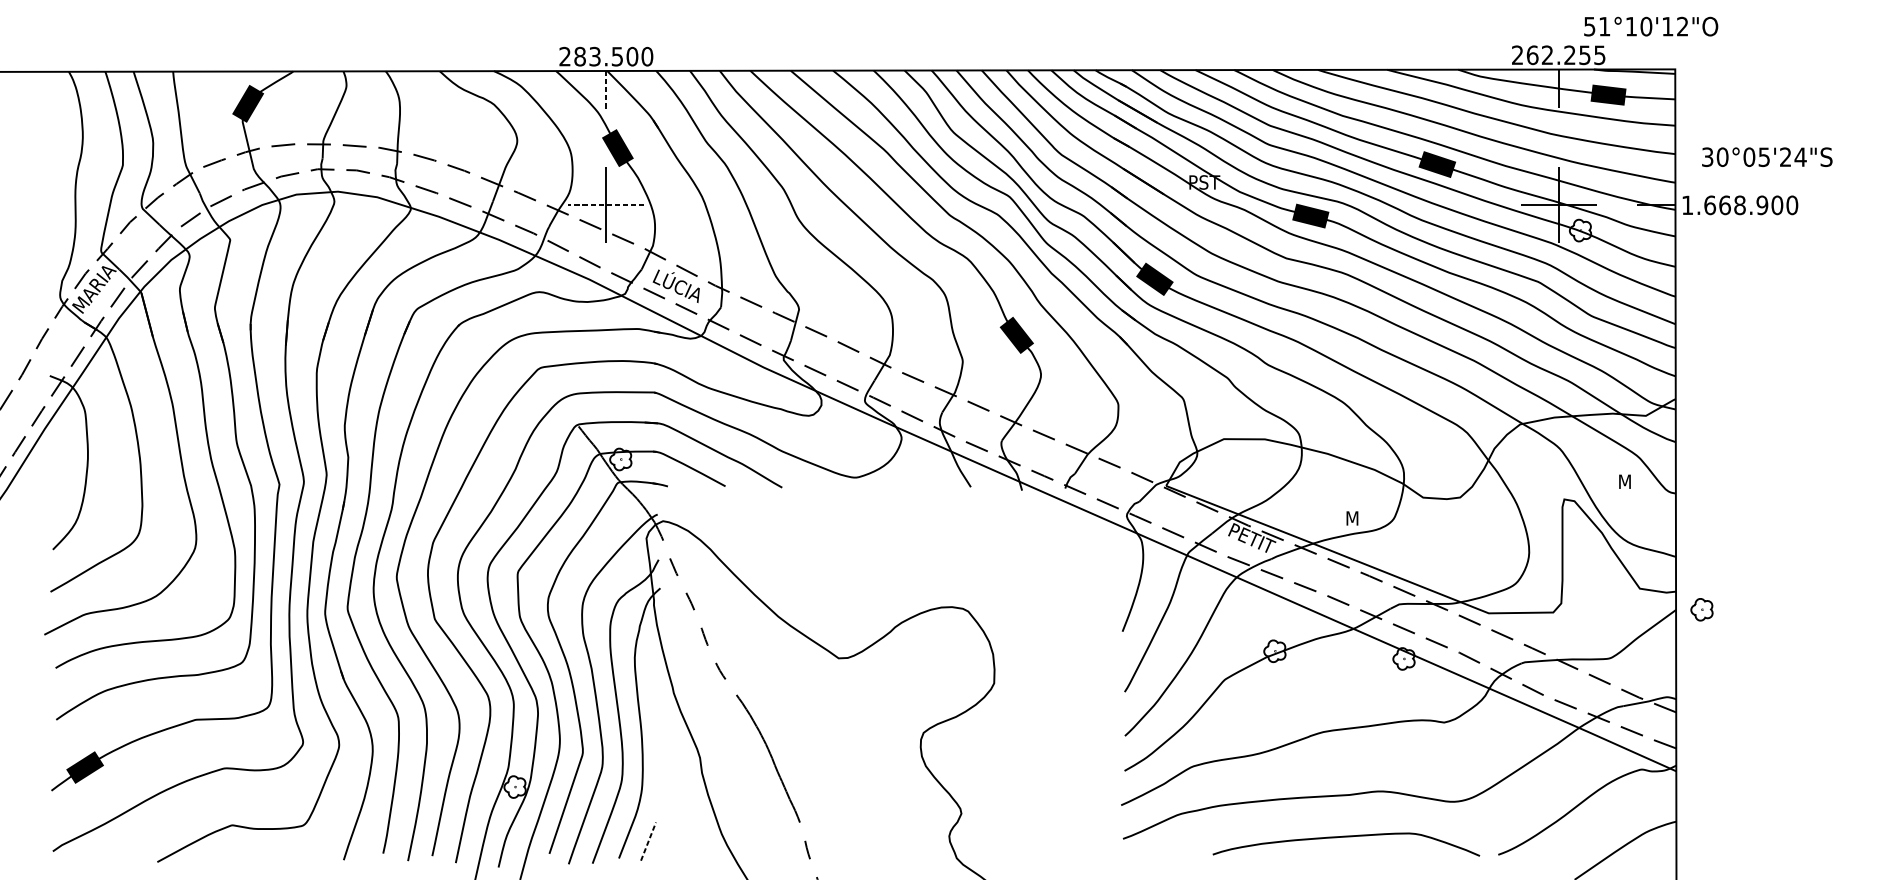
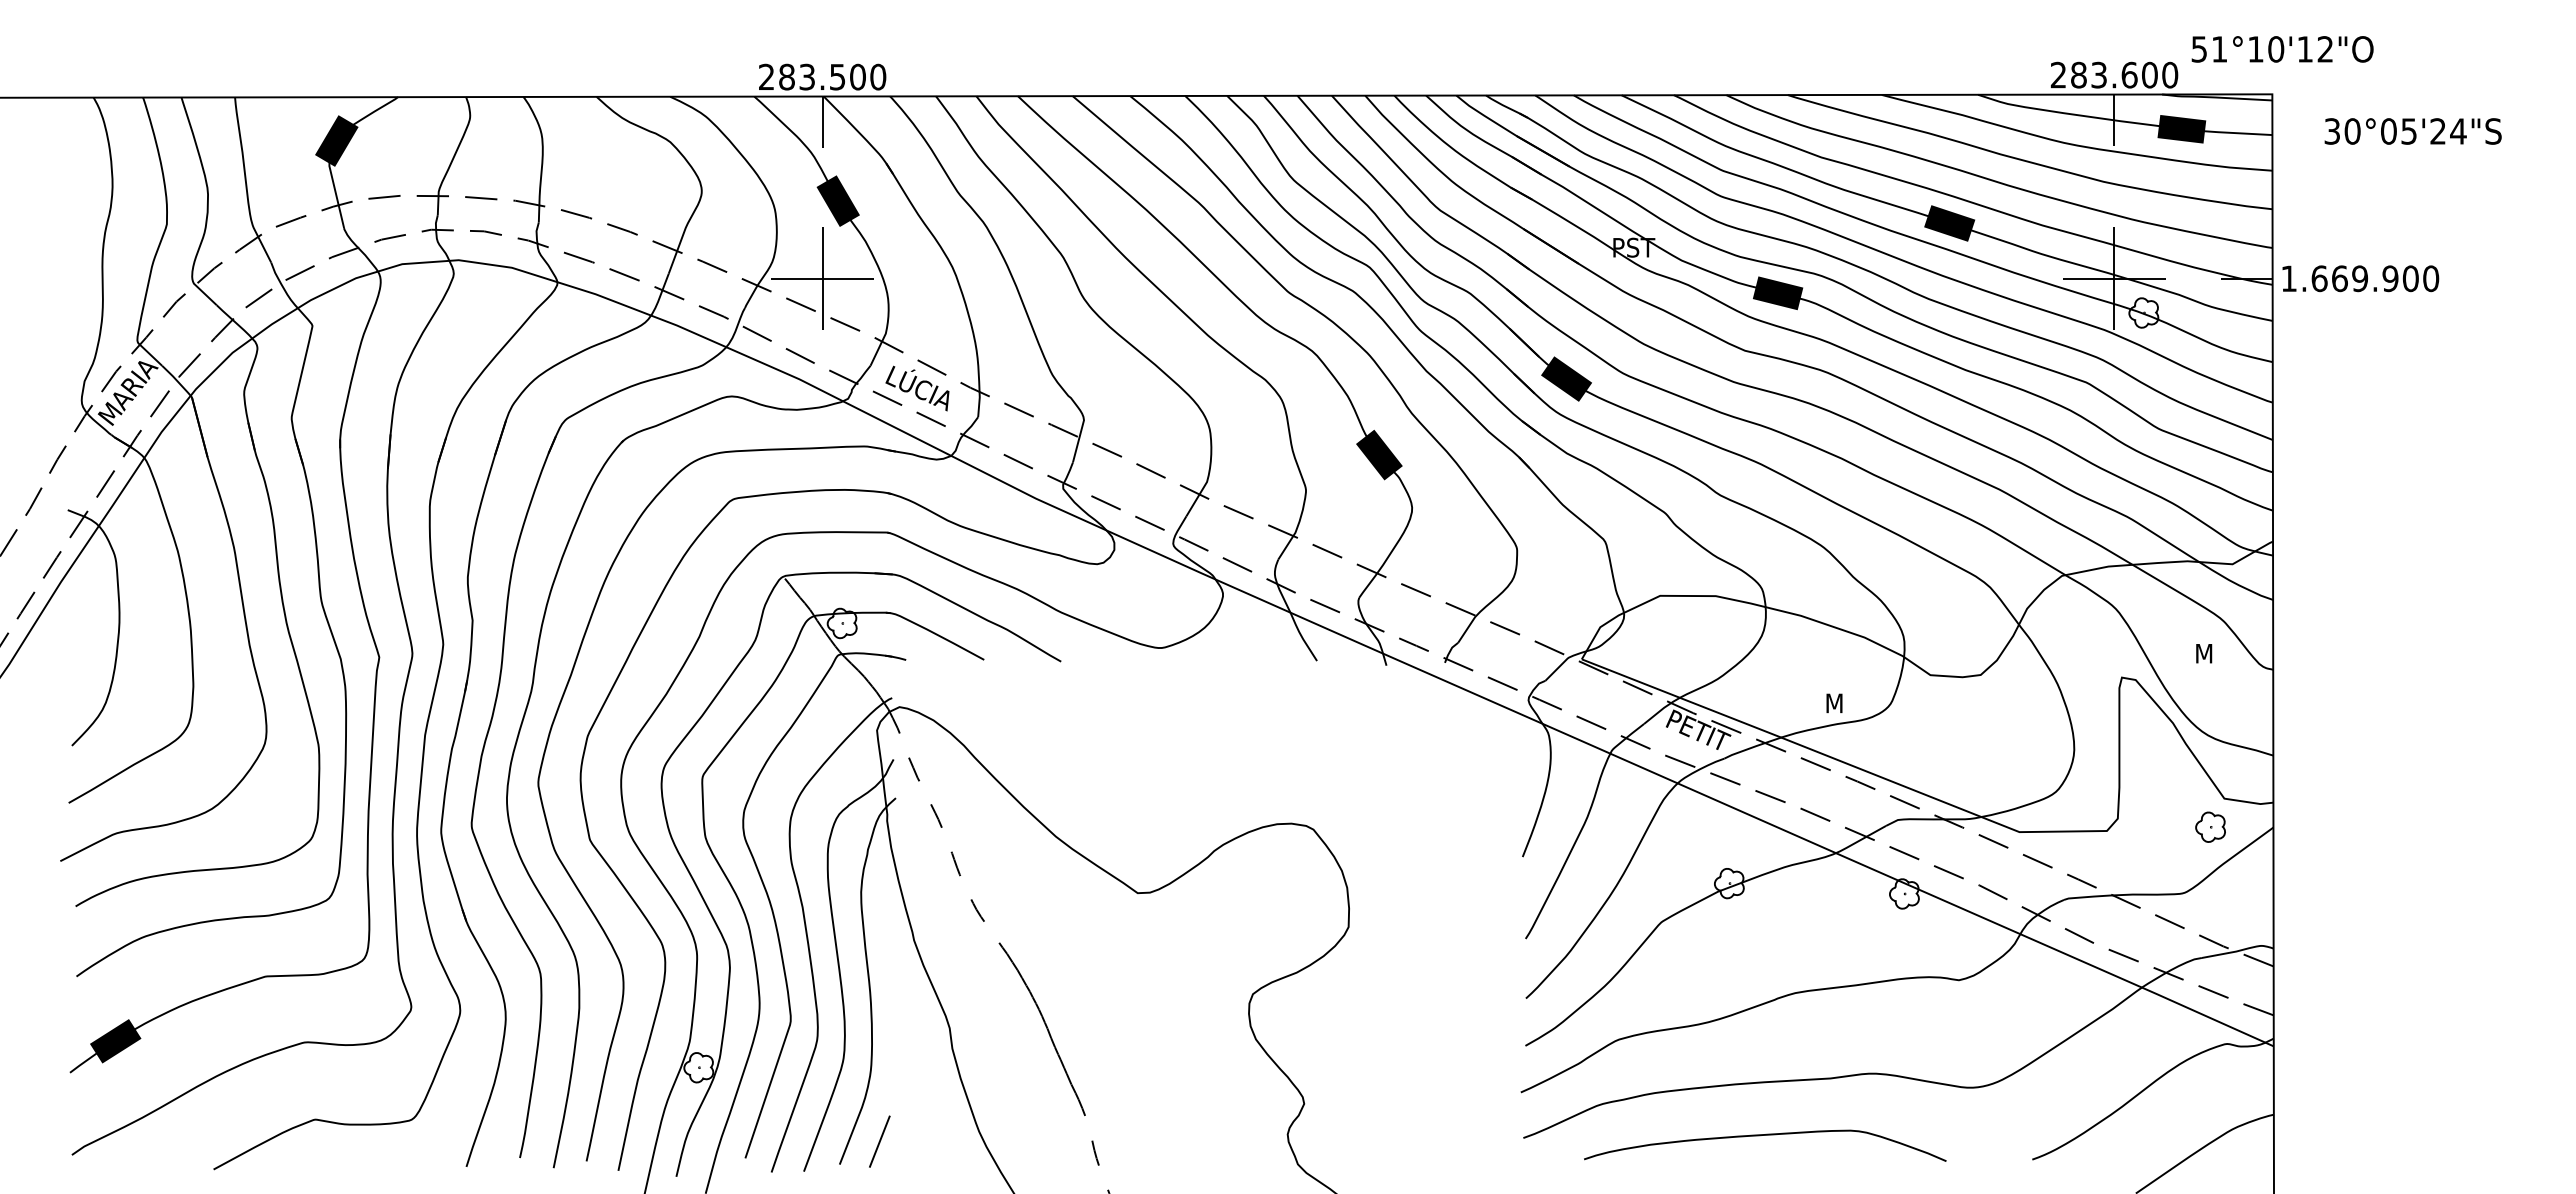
text: (1651, 26) -> (2282, 49), moved
text: (1566, 54) -> (2124, 74), 262.255 -> 283.600
line: (606, 90) -> (822, 122), dashed -> solid
text: (1766, 157) -> (2412, 131), moved
line: (606, 205) -> (822, 278), dashed -> solid
text: (1740, 205) -> (2360, 278), 1.668.900 -> 1.669.900
part: (1701, 609) -> (2210, 826), moved
curve: (1346, 837) -> (1765, 1135), moved
line: (648, 841) -> (879, 1141), dashed -> solid

